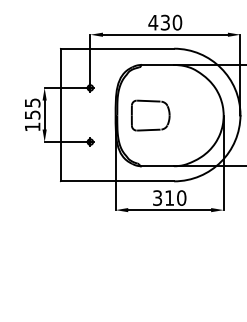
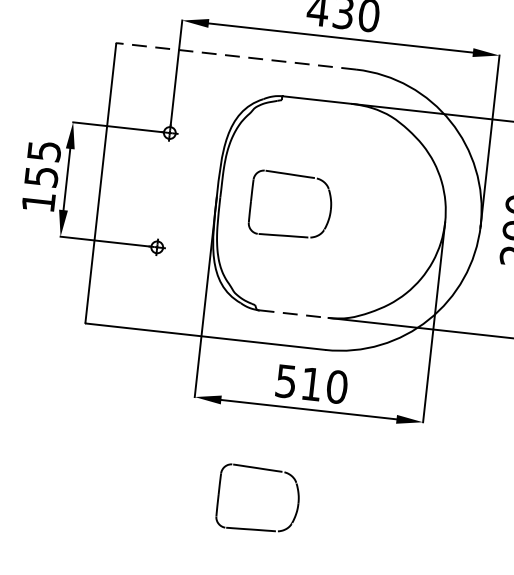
line: (117, 48) -> (236, 55), solid -> dashed
line: (158, 166) -> (295, 314), solid -> dashed
text: (157, 197) -> (286, 380), 310 -> 510
part: (150, 254) -> (258, 498), added

